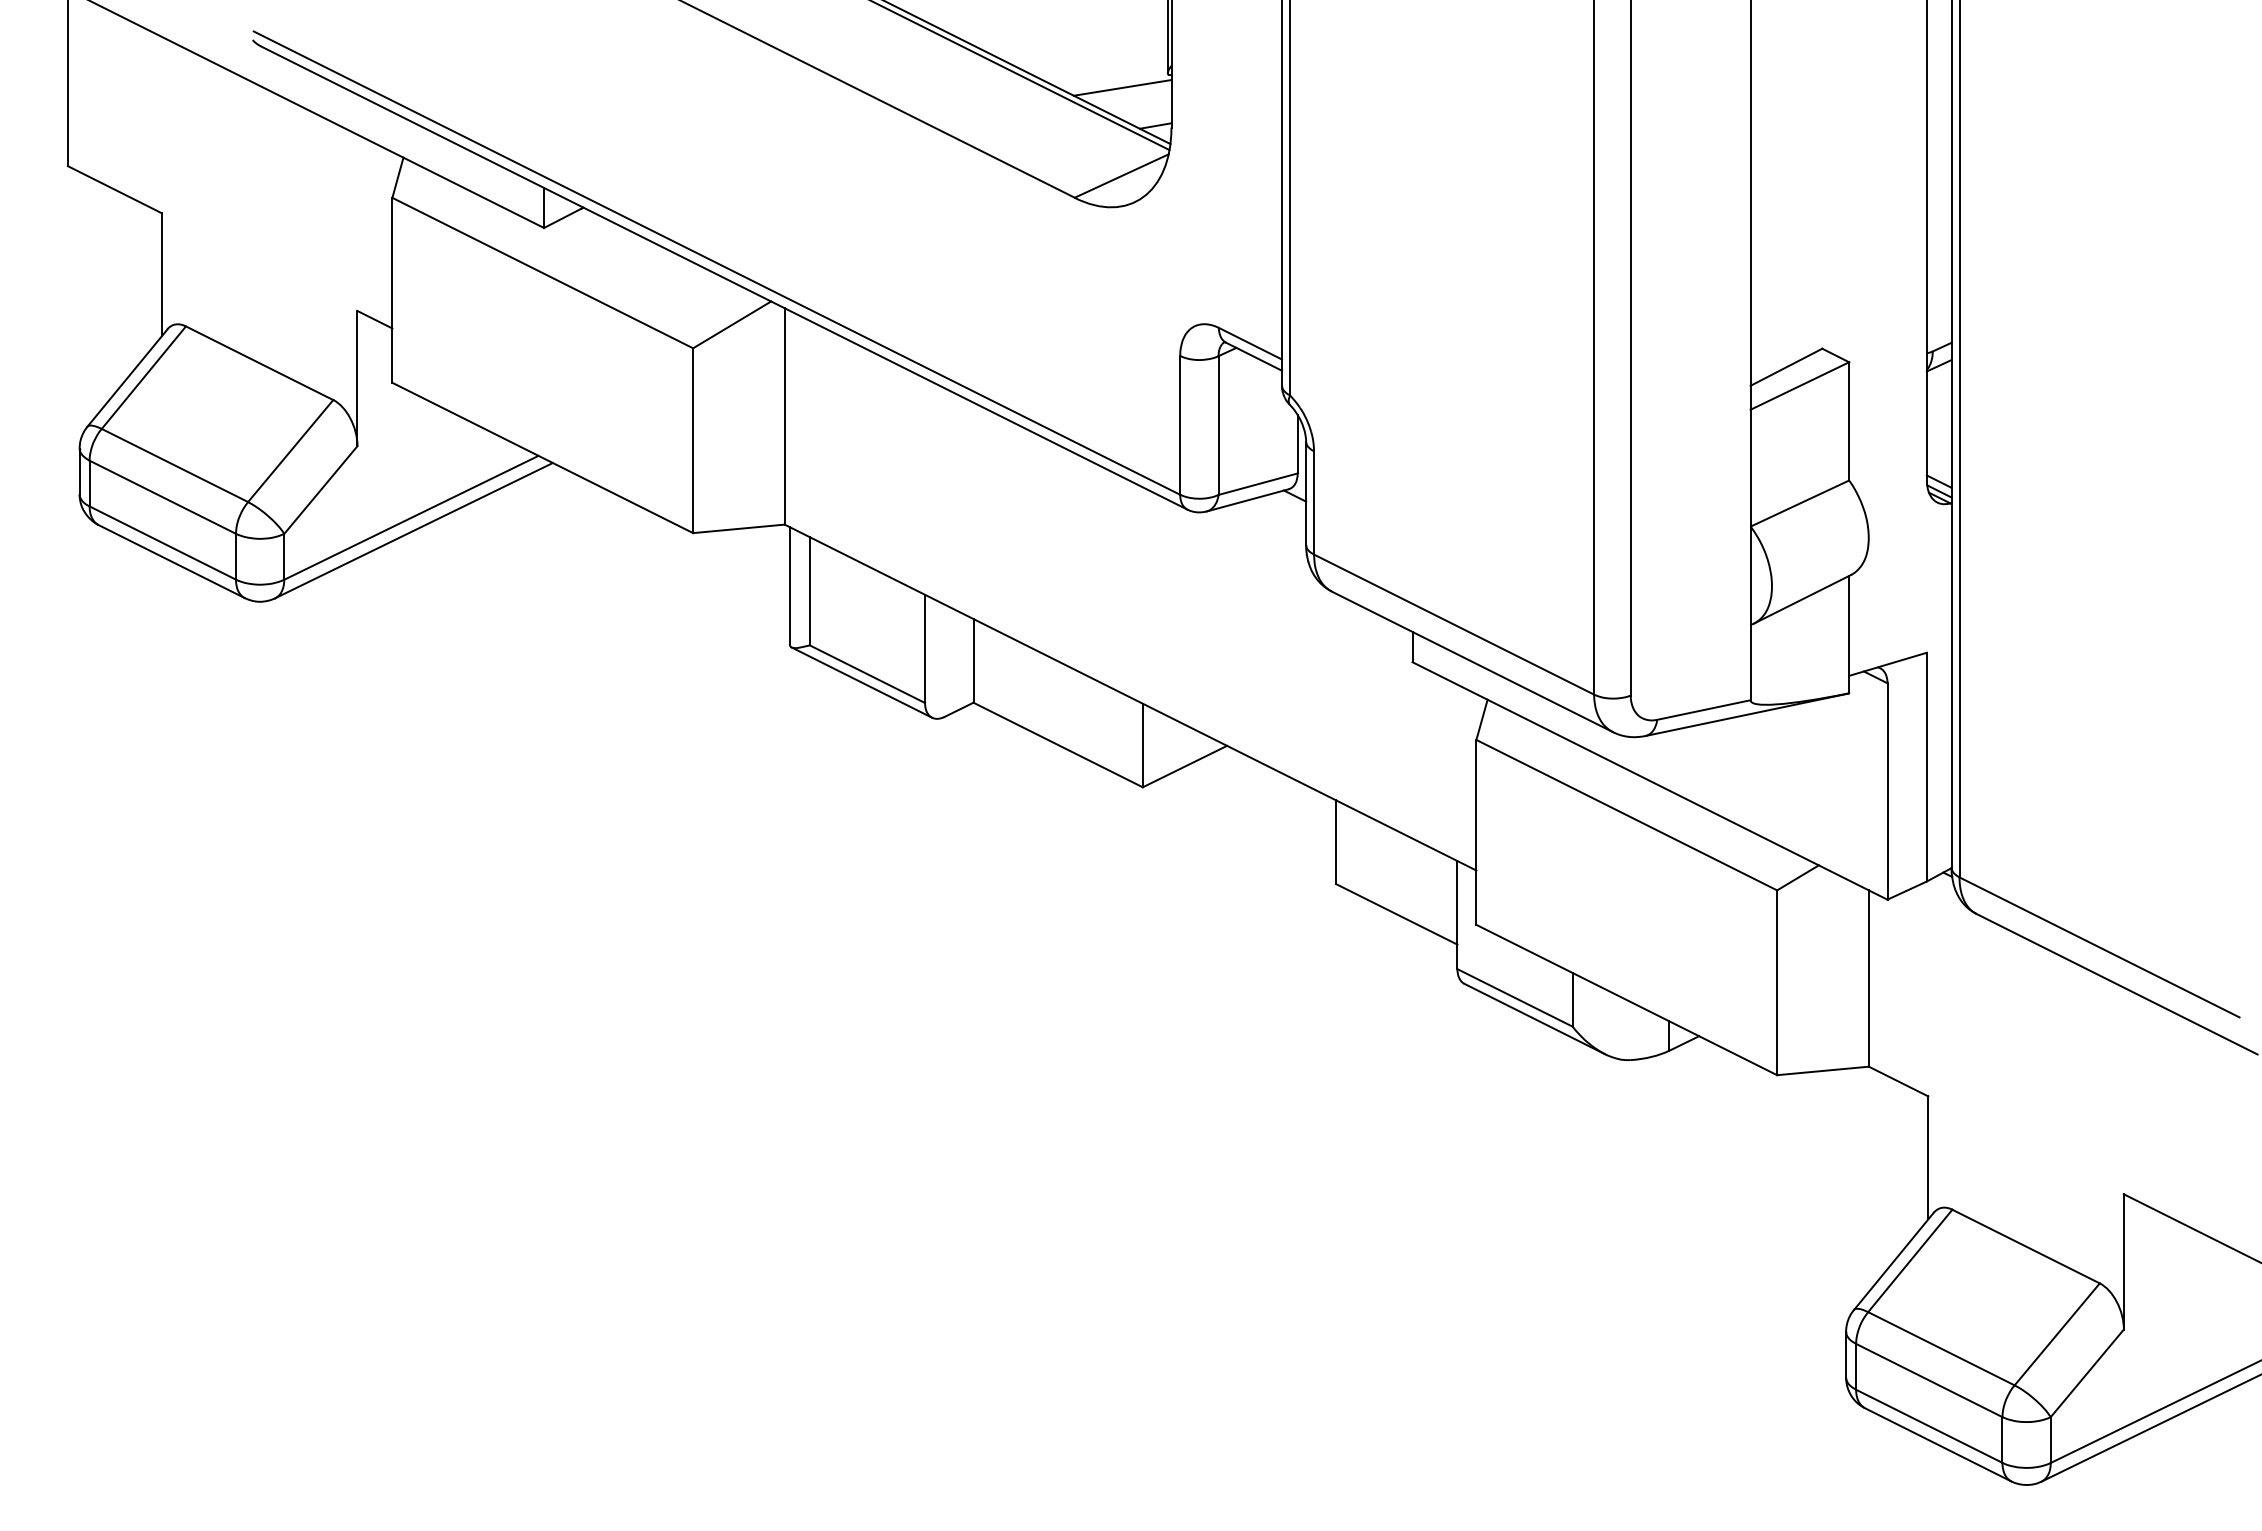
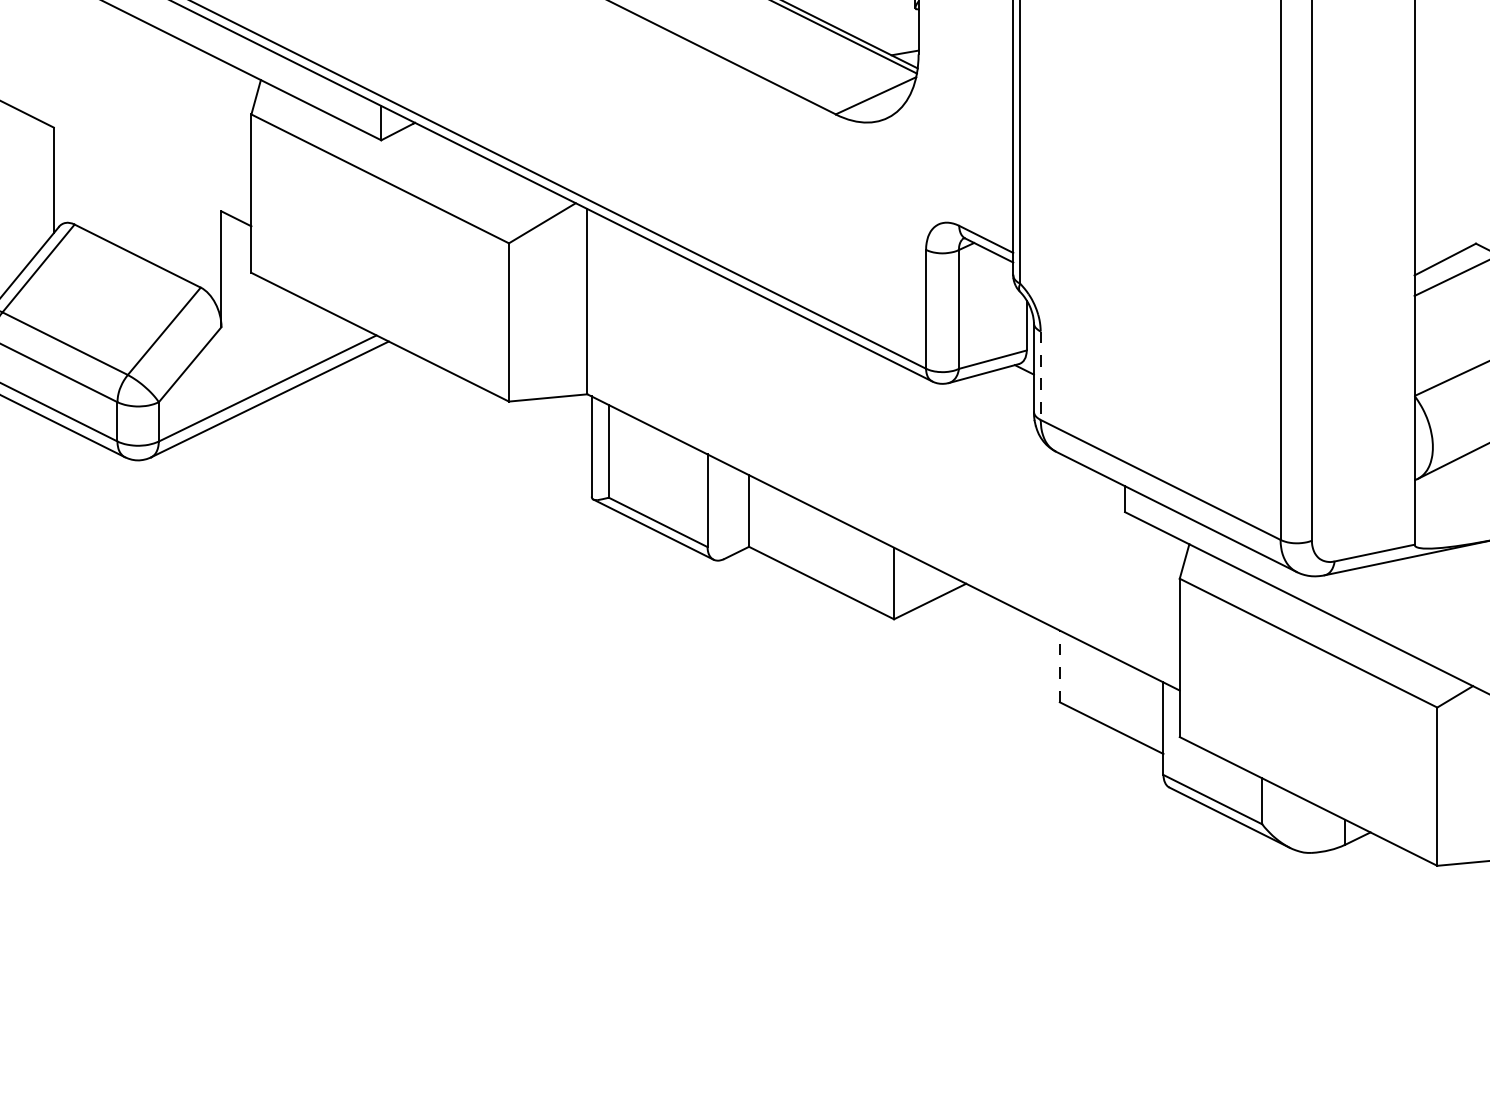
line: (1122, 87) -> (876, 19), removed
line: (1314, 503) -> (1041, 376), solid -> dashed
line: (1336, 842) -> (1059, 666), solid -> dashed

